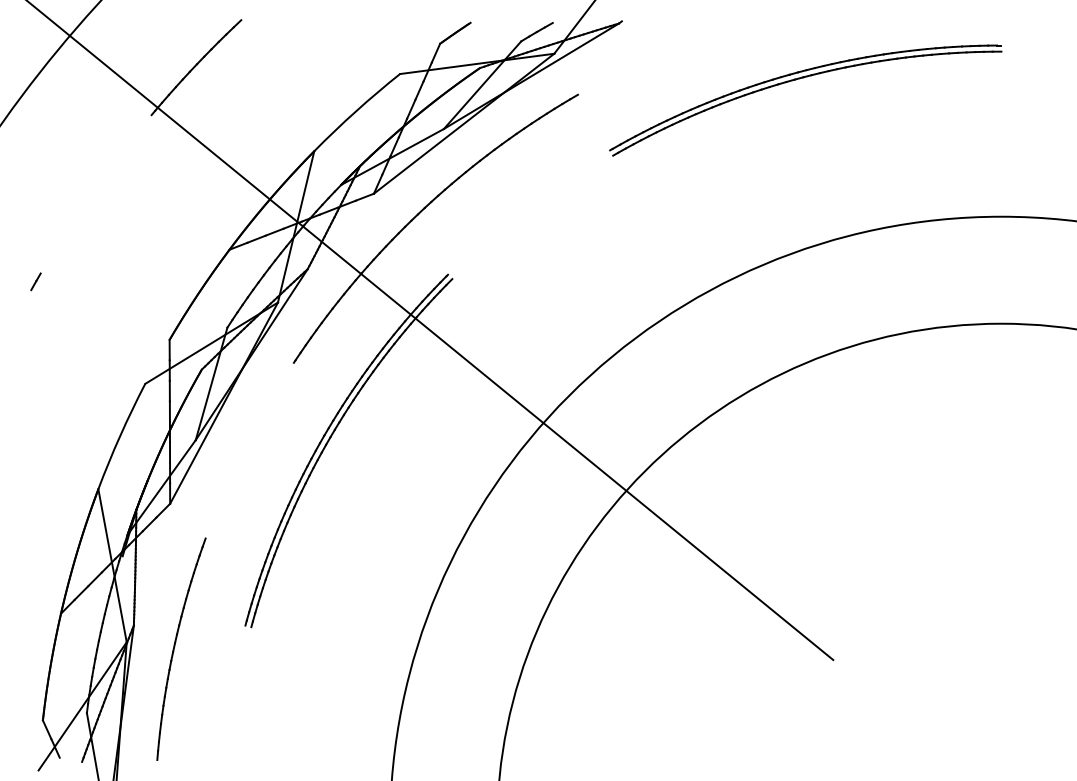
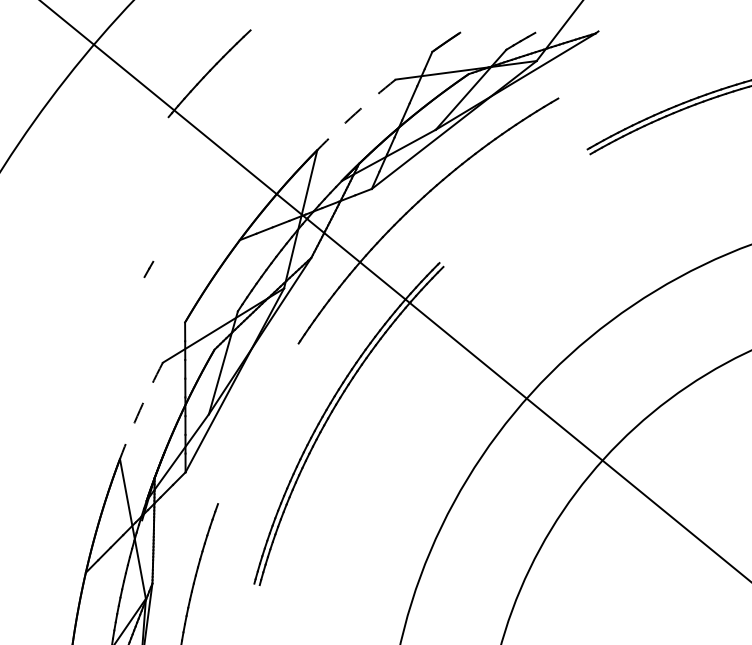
arc: (356, 111) -> (355, 113), solid -> dashed
line: (35, 281) -> (148, 269), moved
arc: (120, 435) -> (140, 409), solid -> dashed

